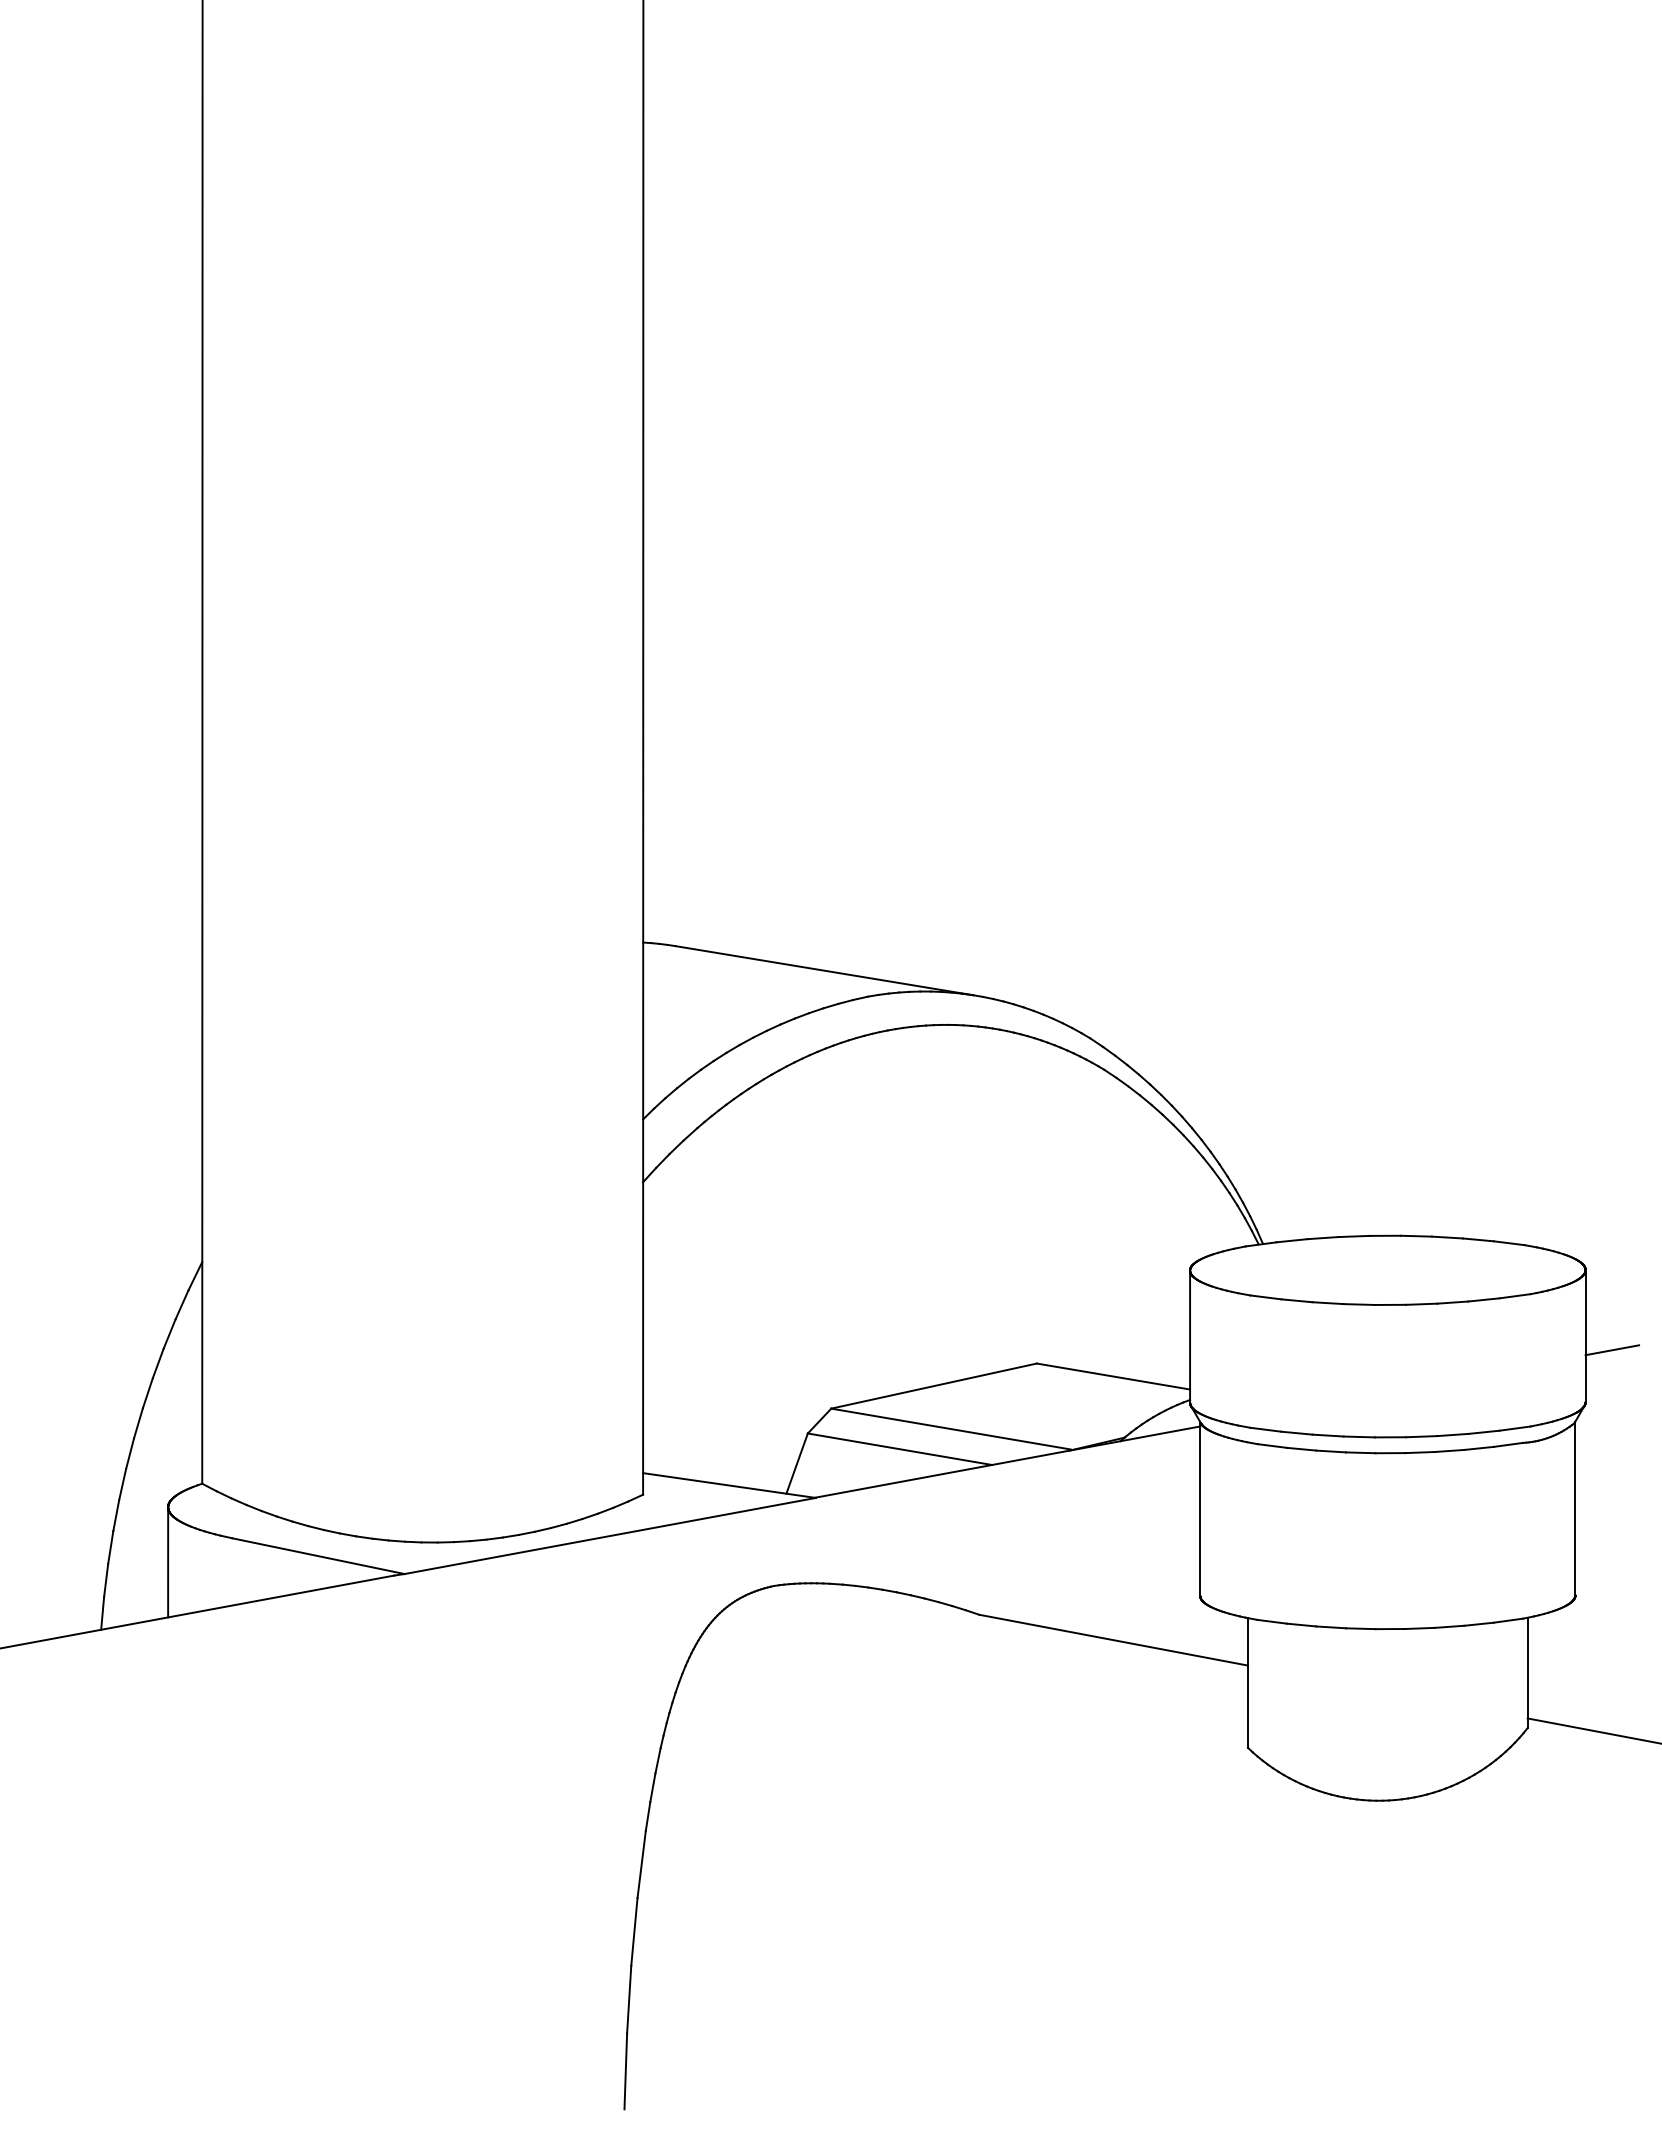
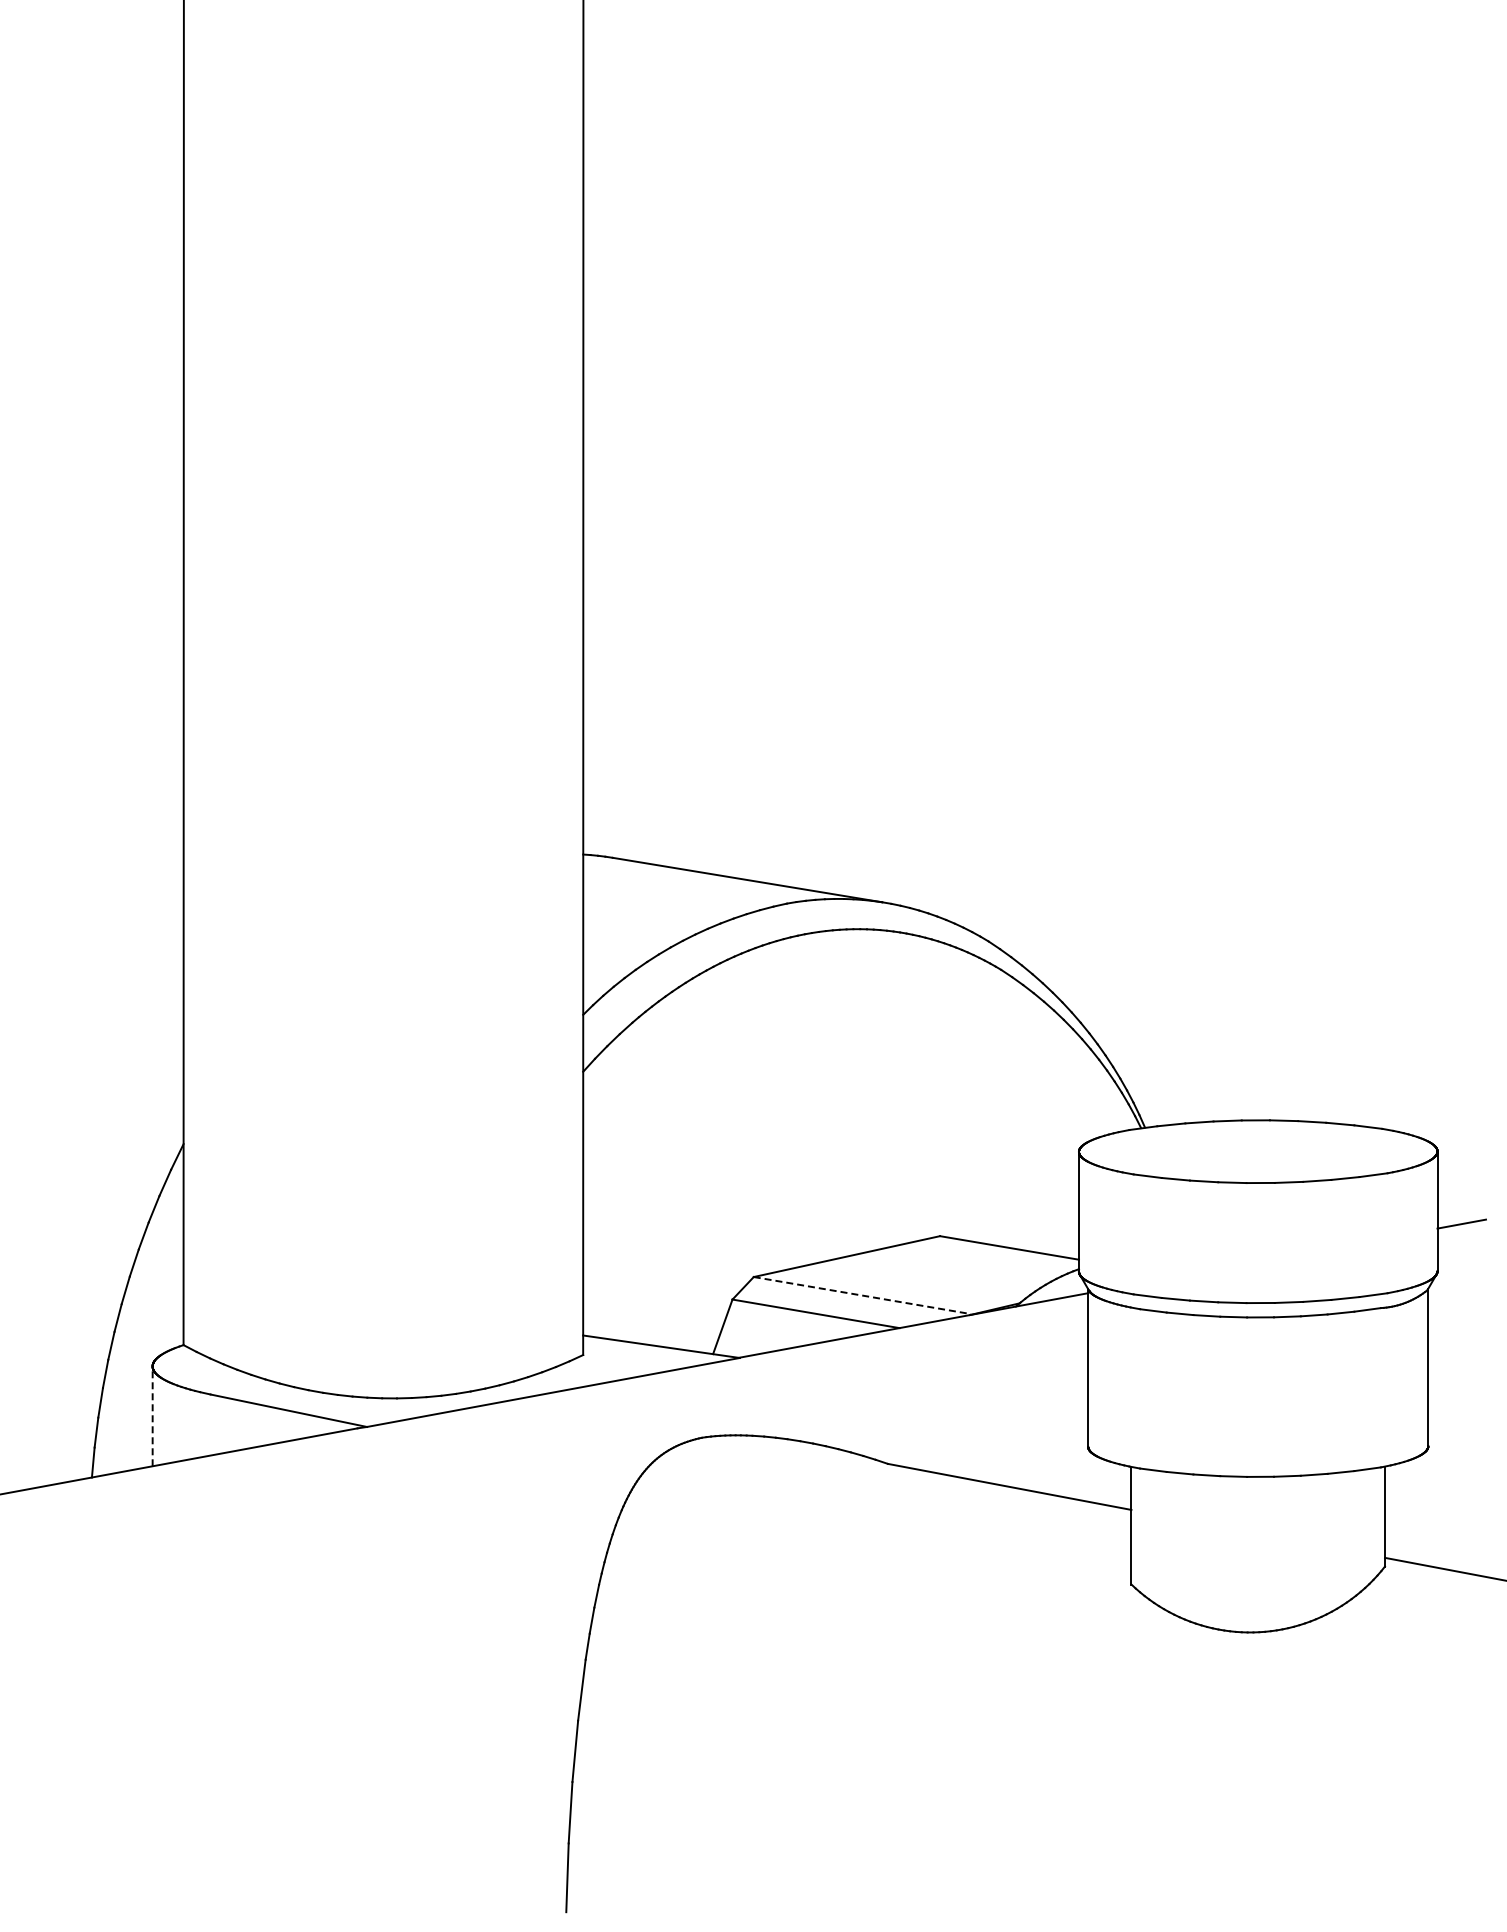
line: (951, 1429) -> (862, 1295), solid -> dashed
line: (167, 1562) -> (152, 1416), solid -> dashed

